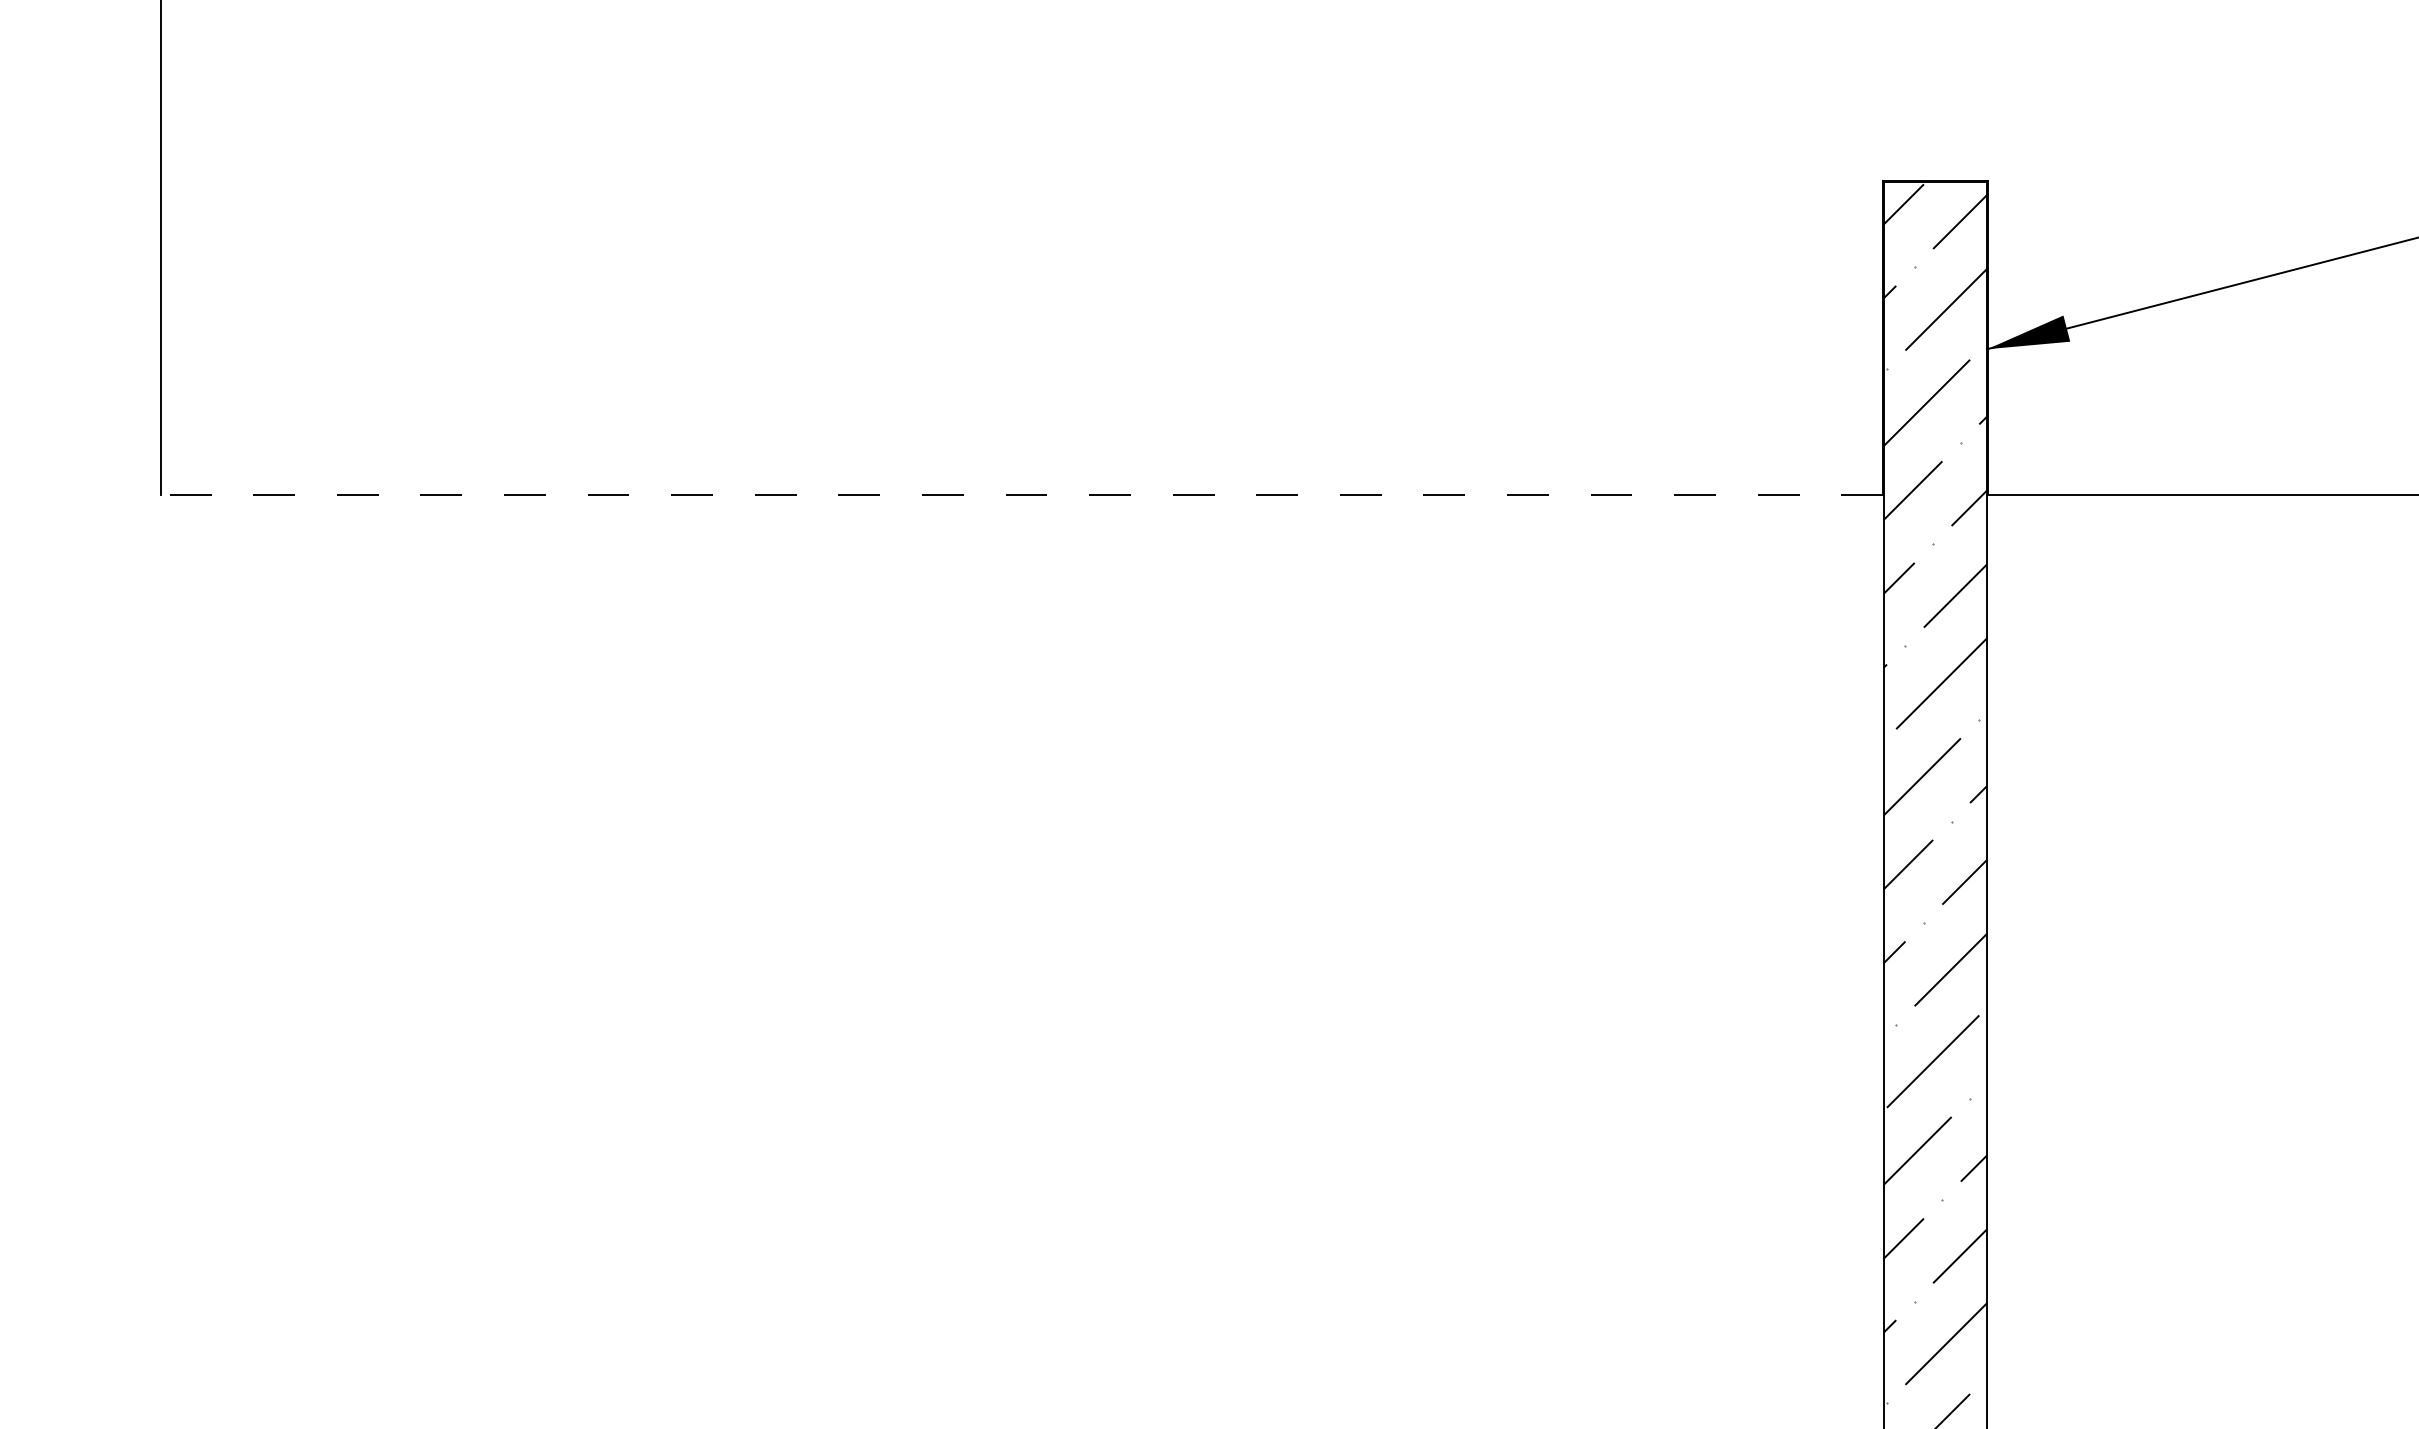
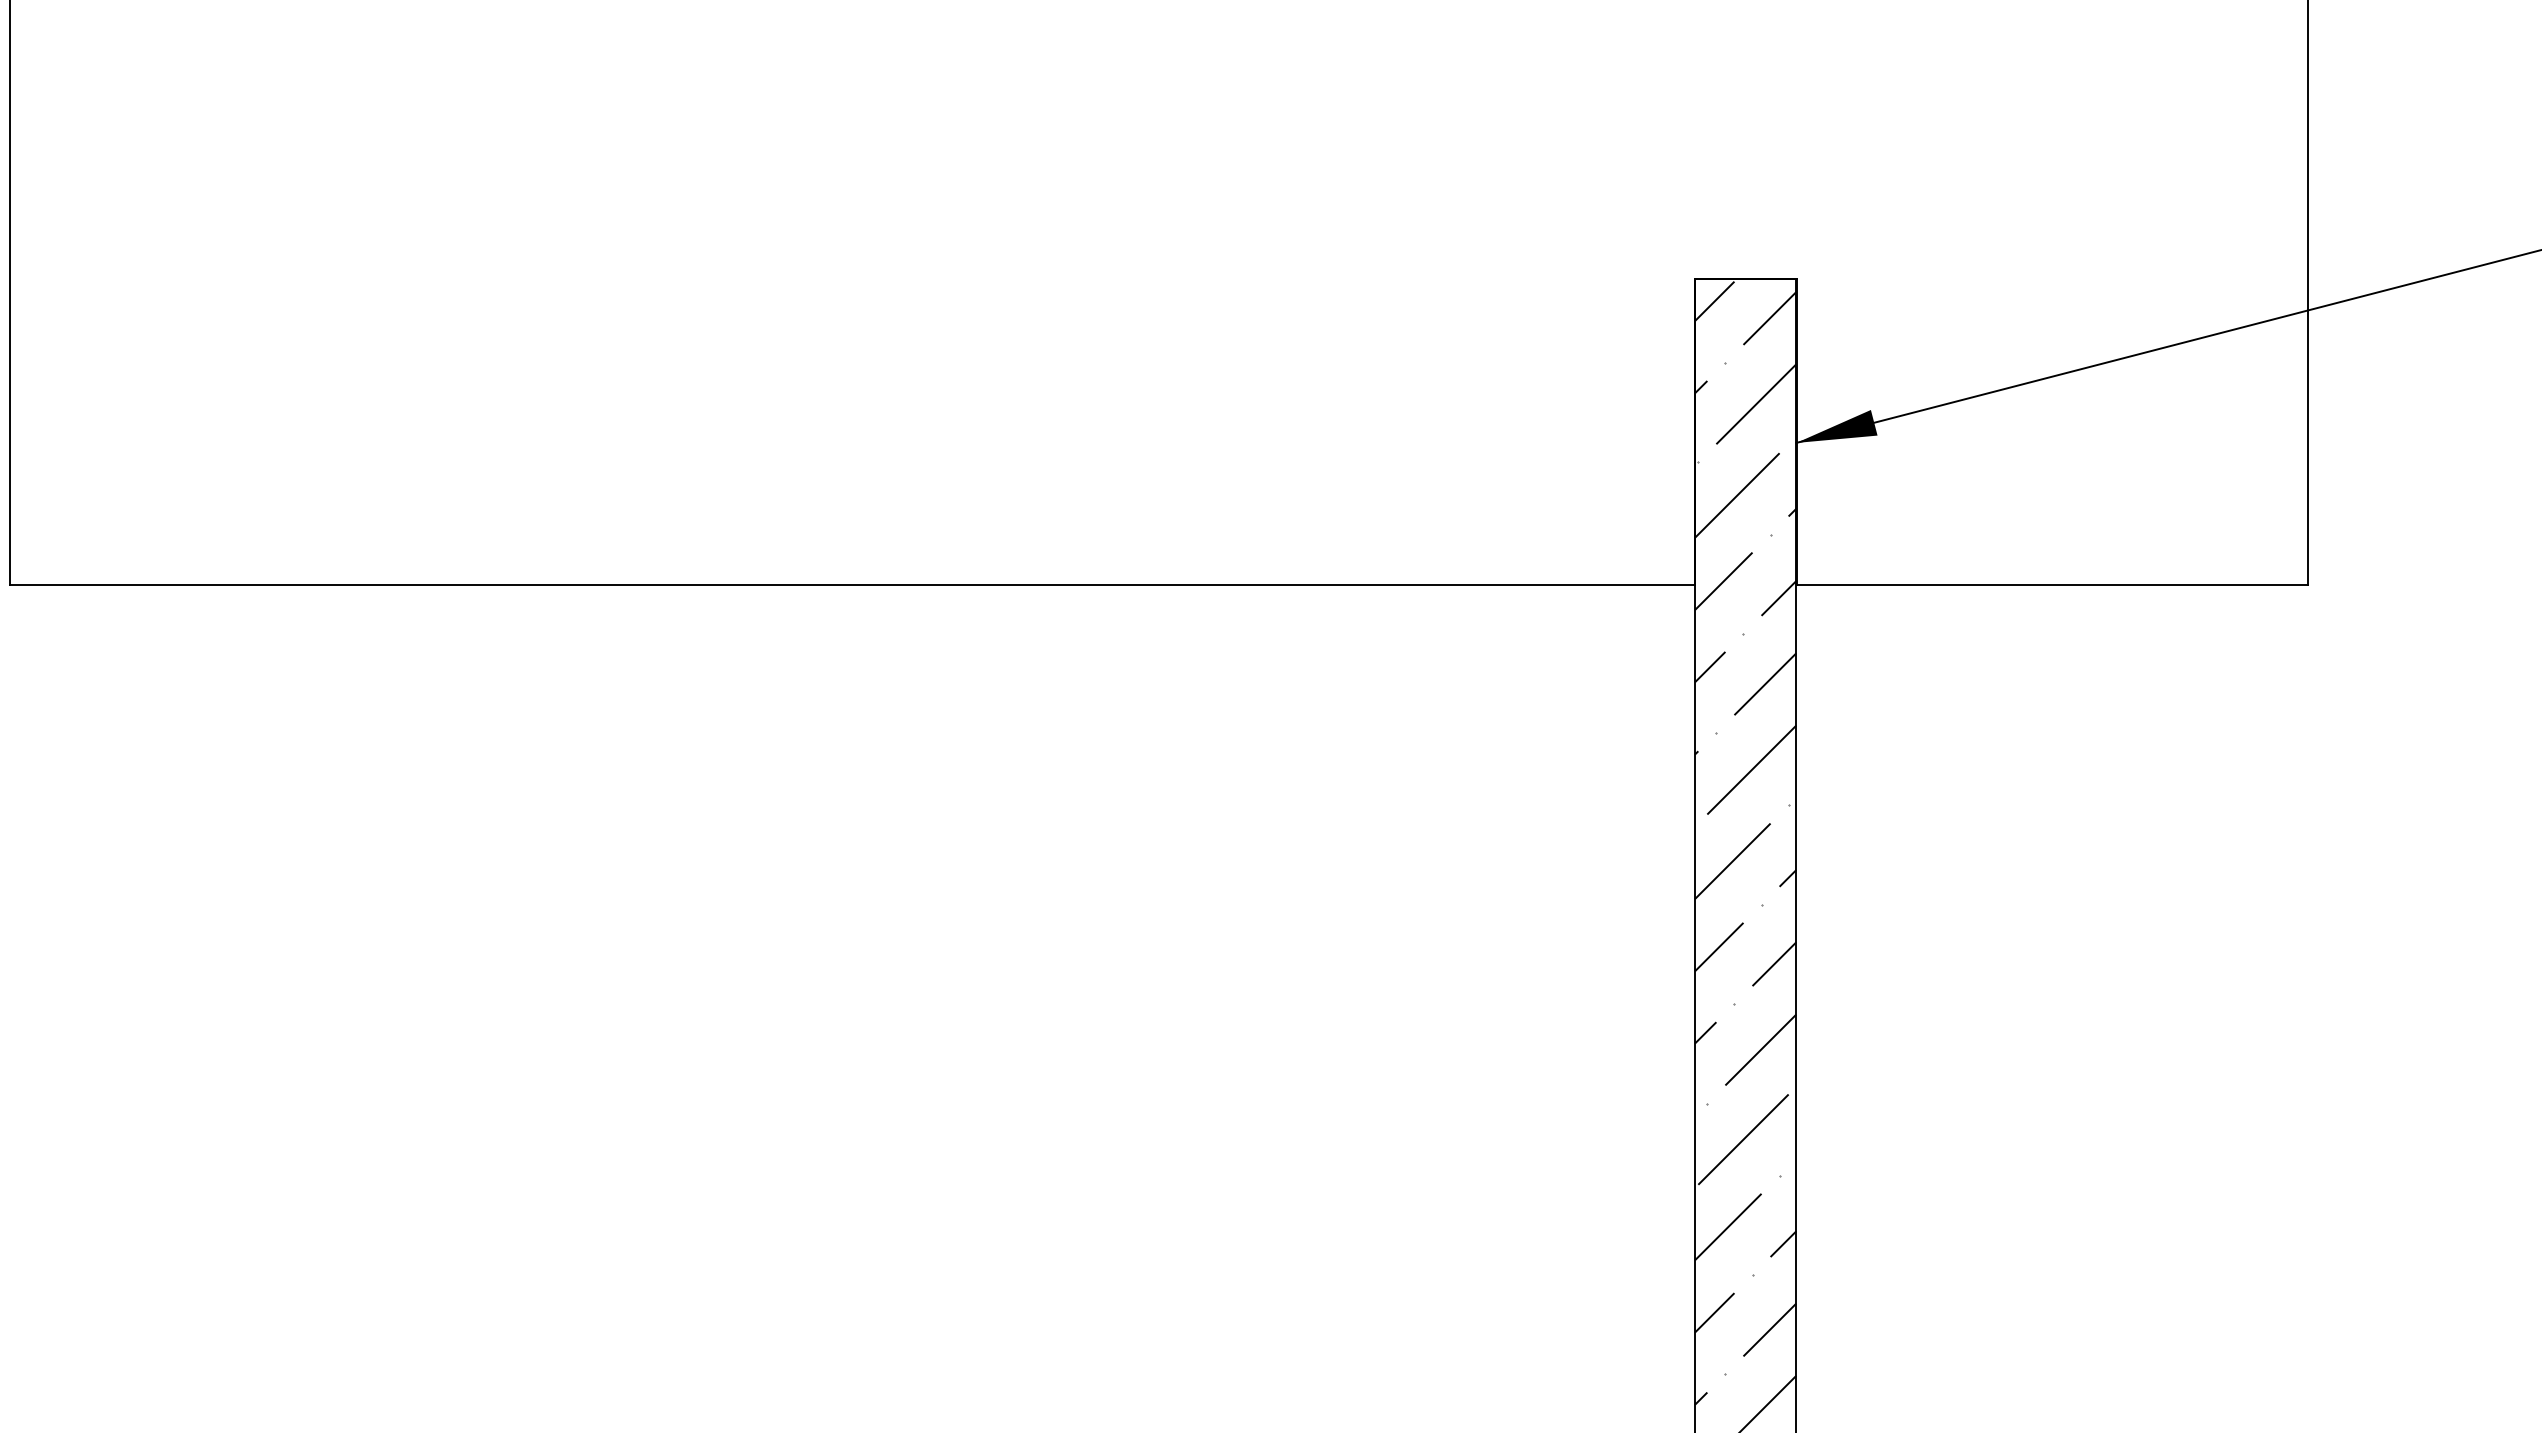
line: (1021, 494) -> (851, 585), dashed -> solid

